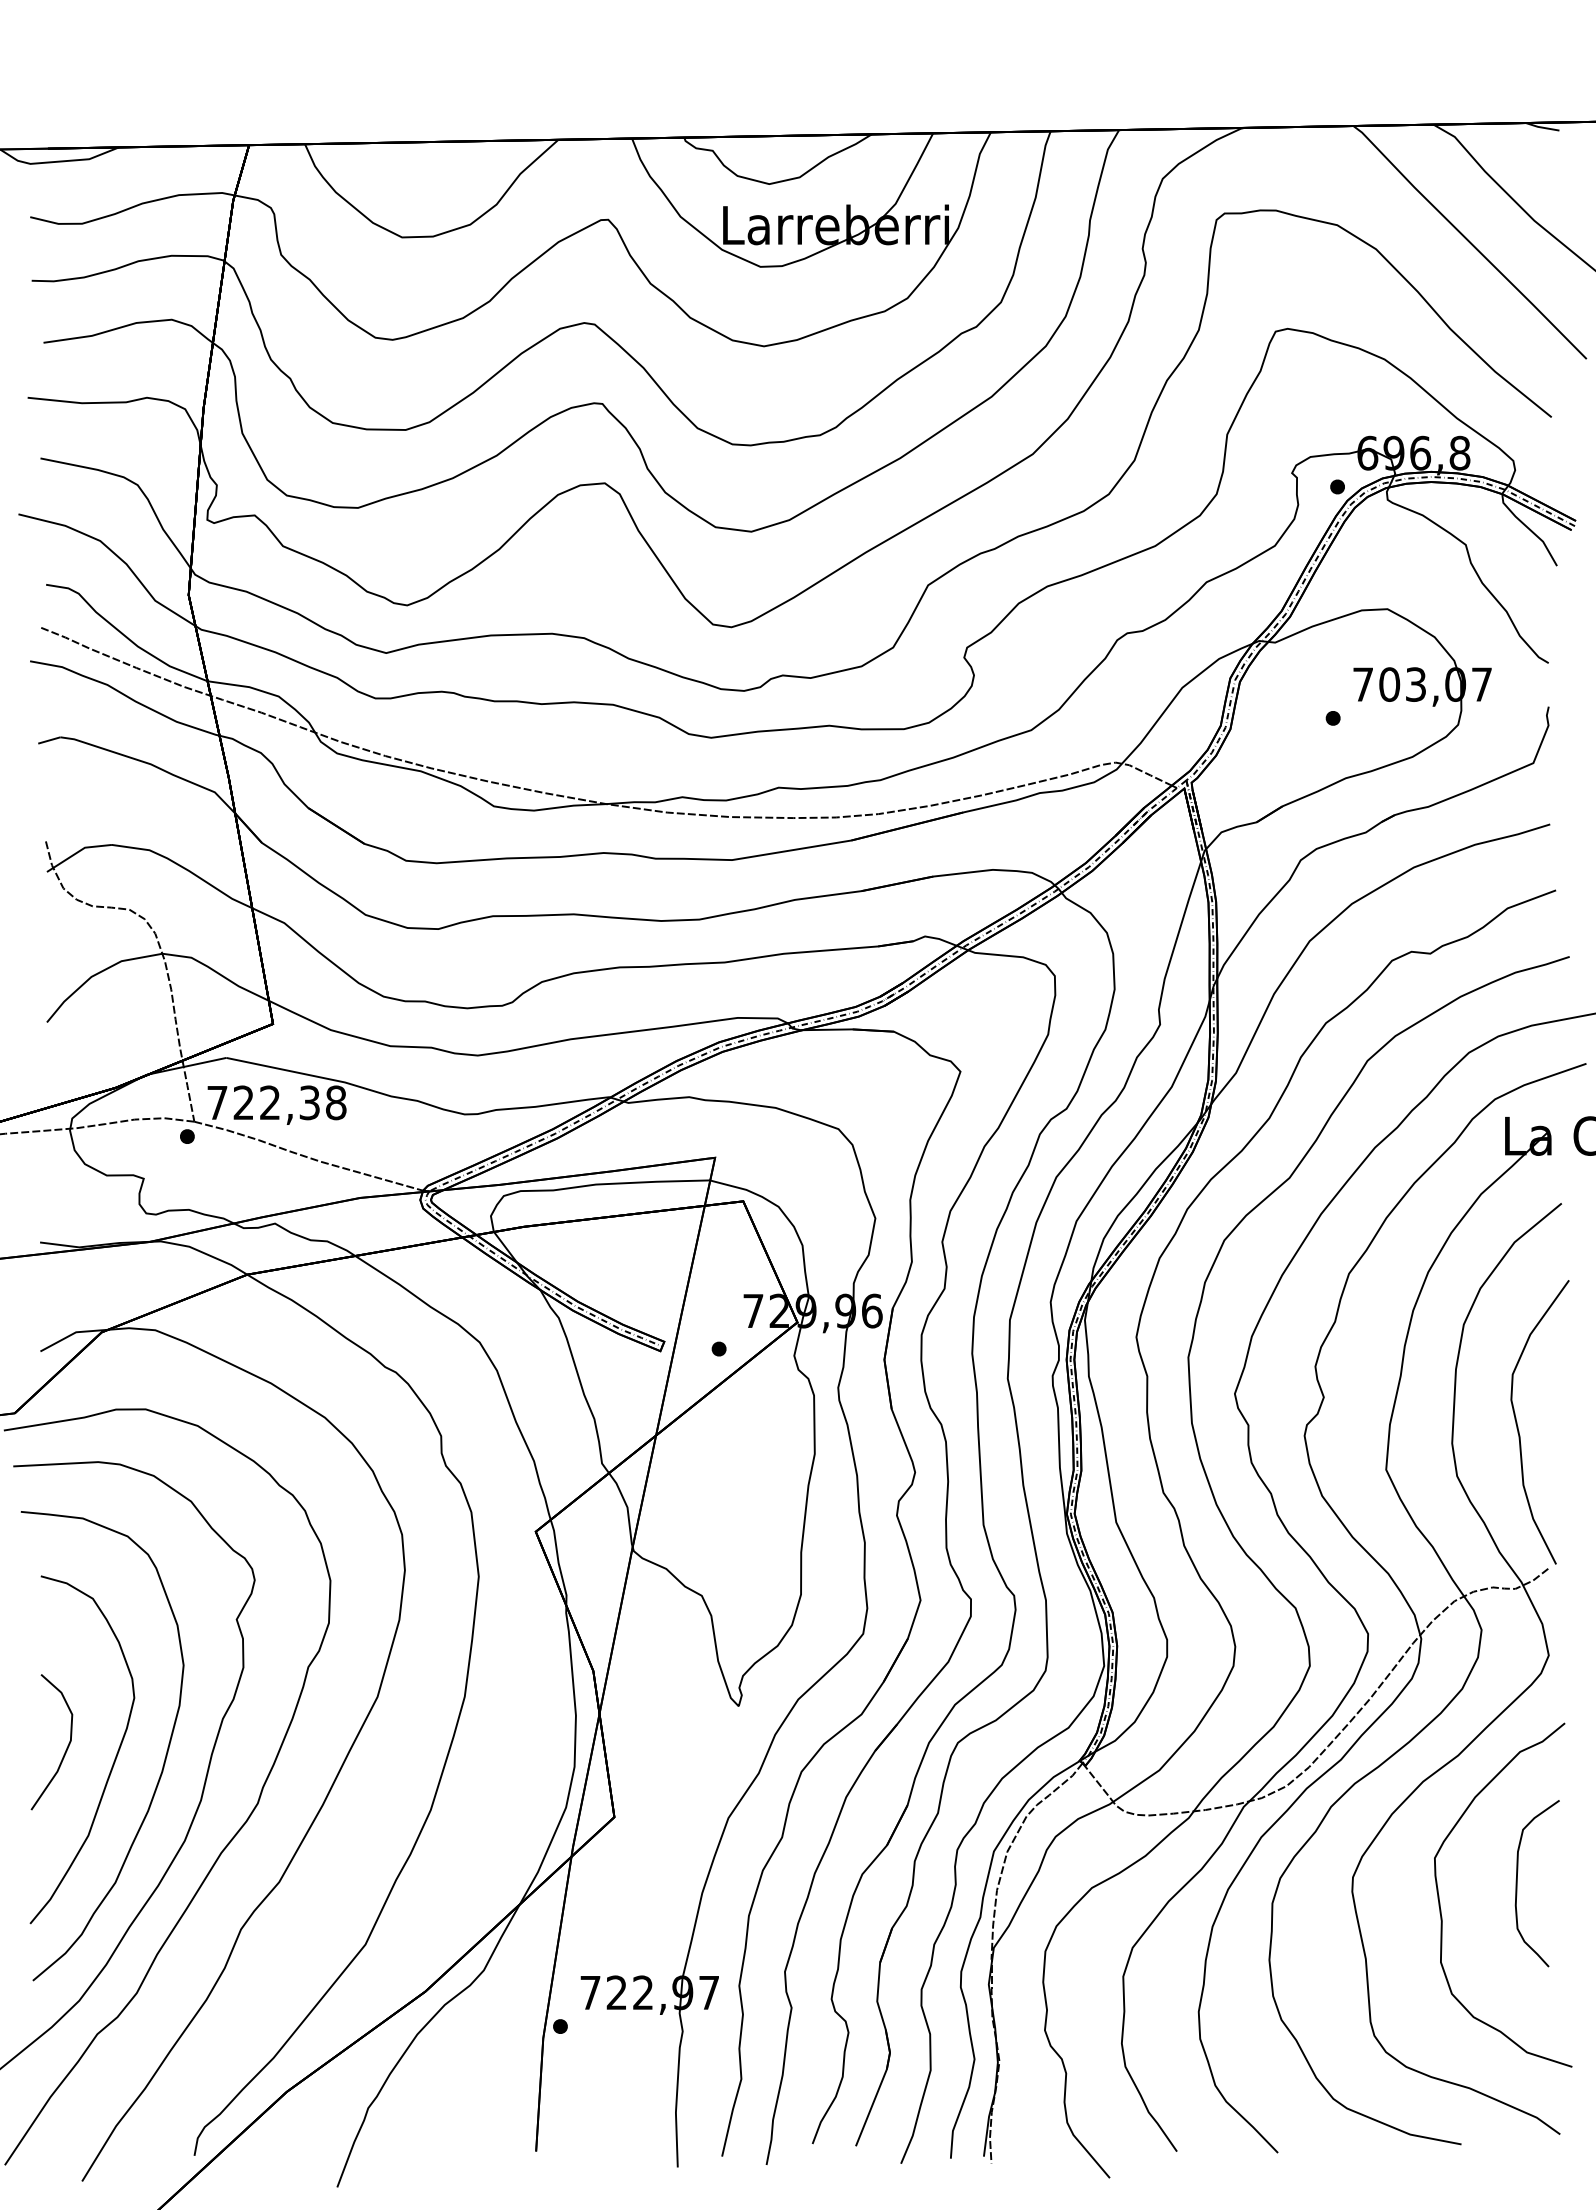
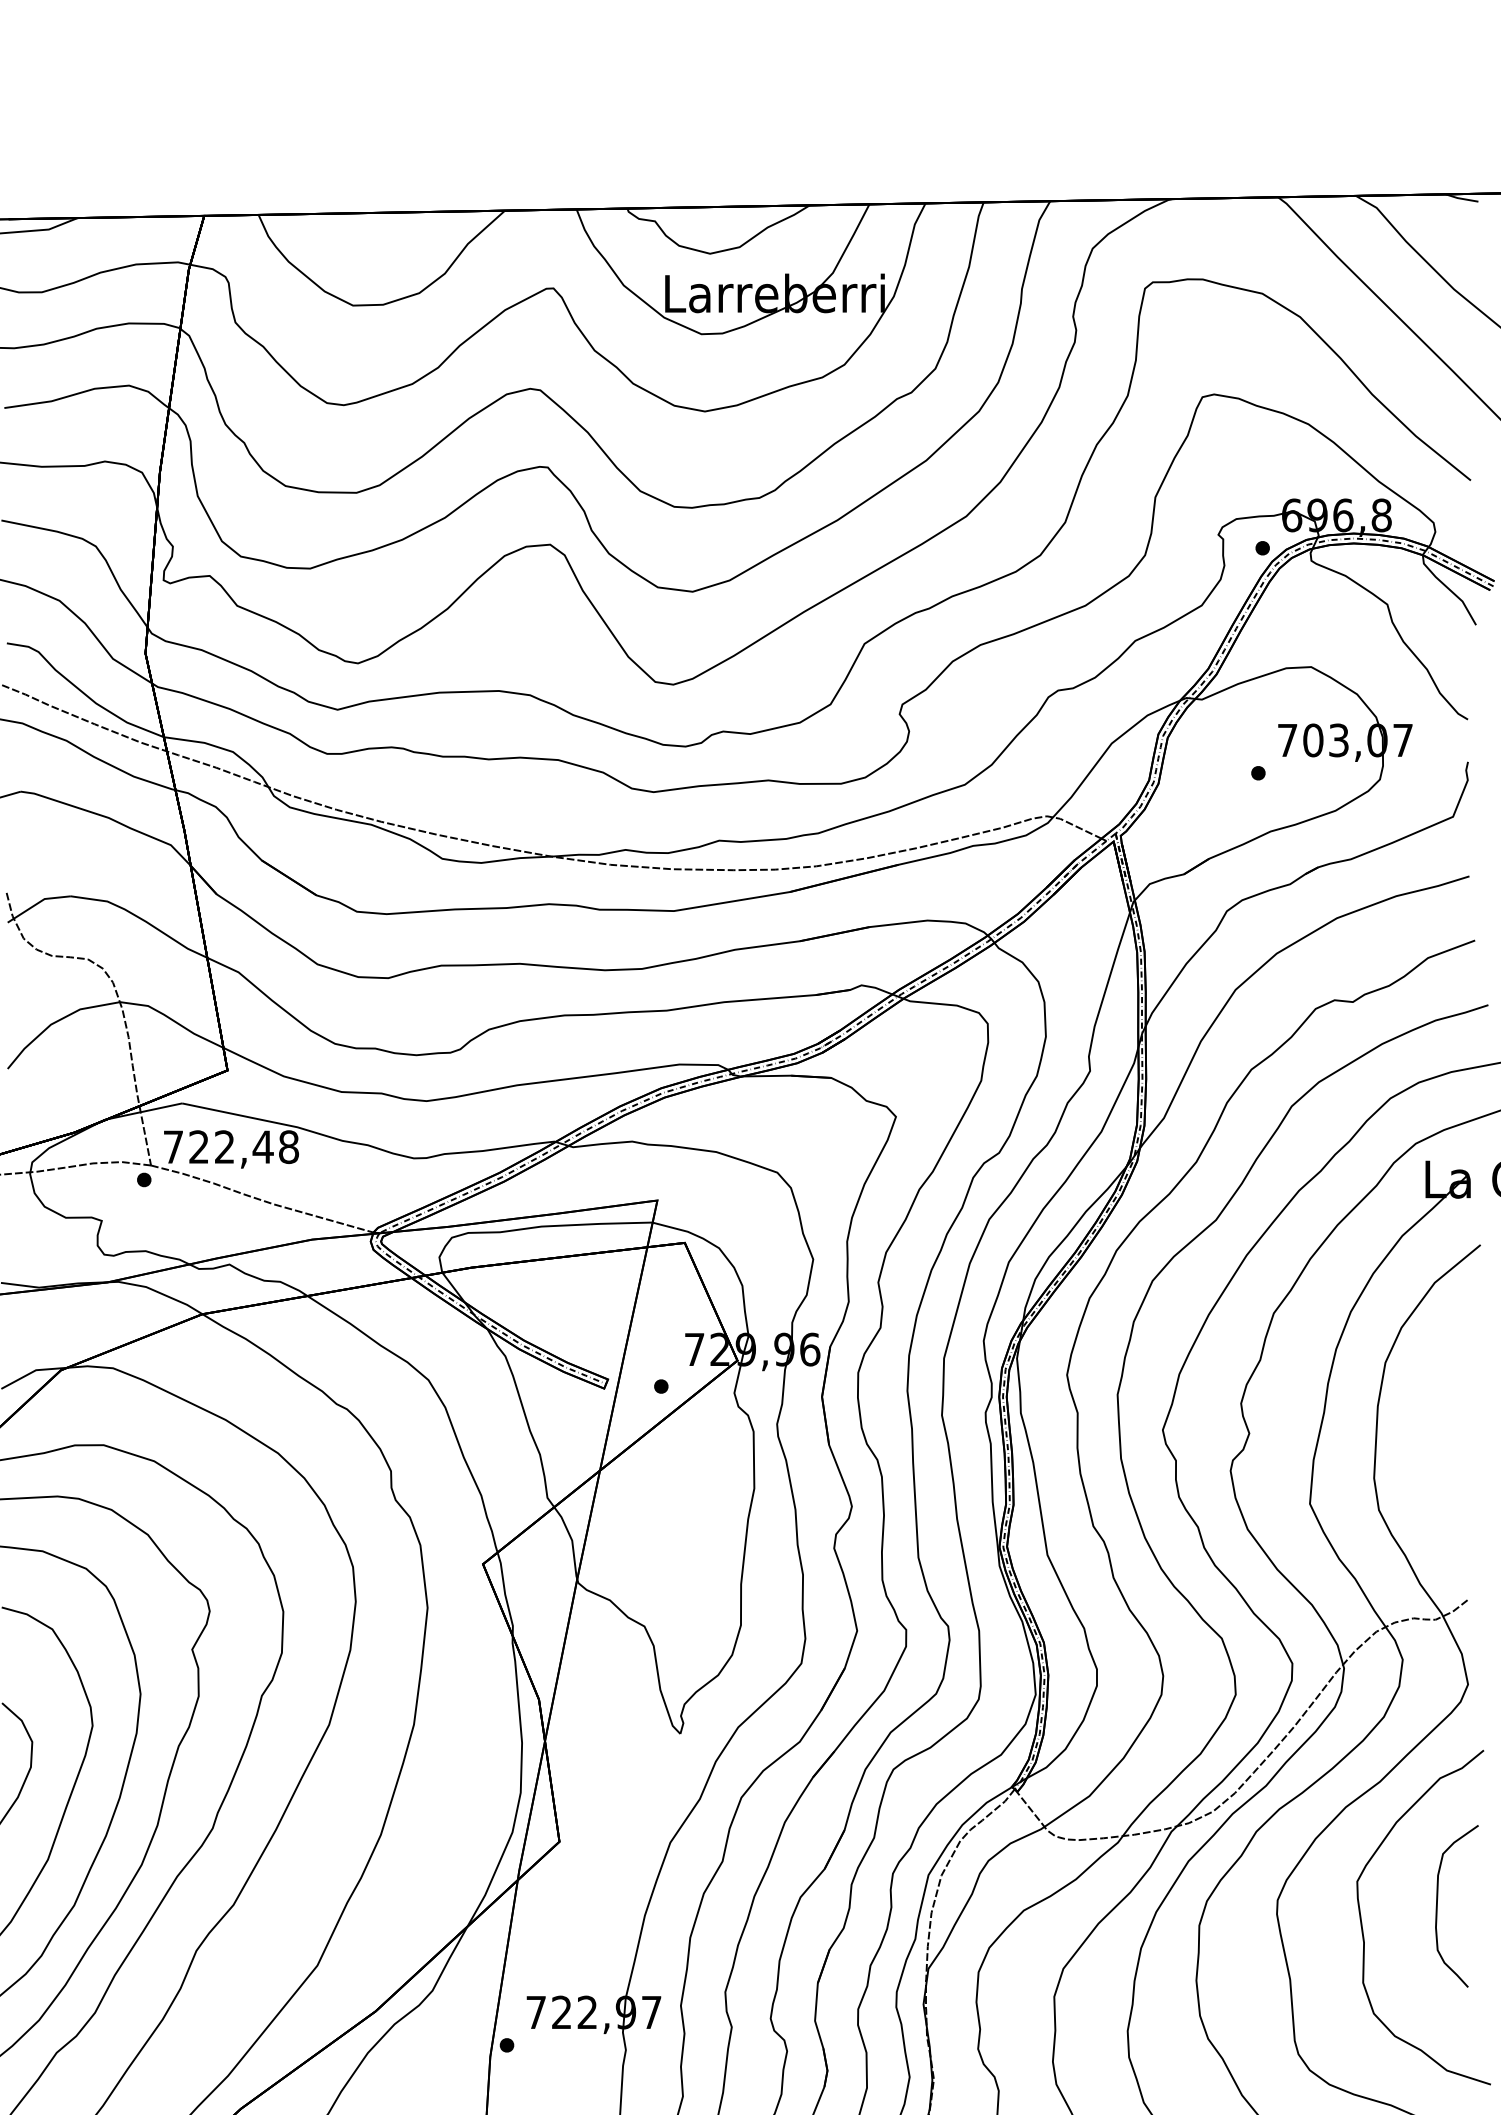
text: (309, 1102) -> (262, 1146), 722,38 -> 722,48
curve: (1518, 1426) -> (1438, 1461), removed

